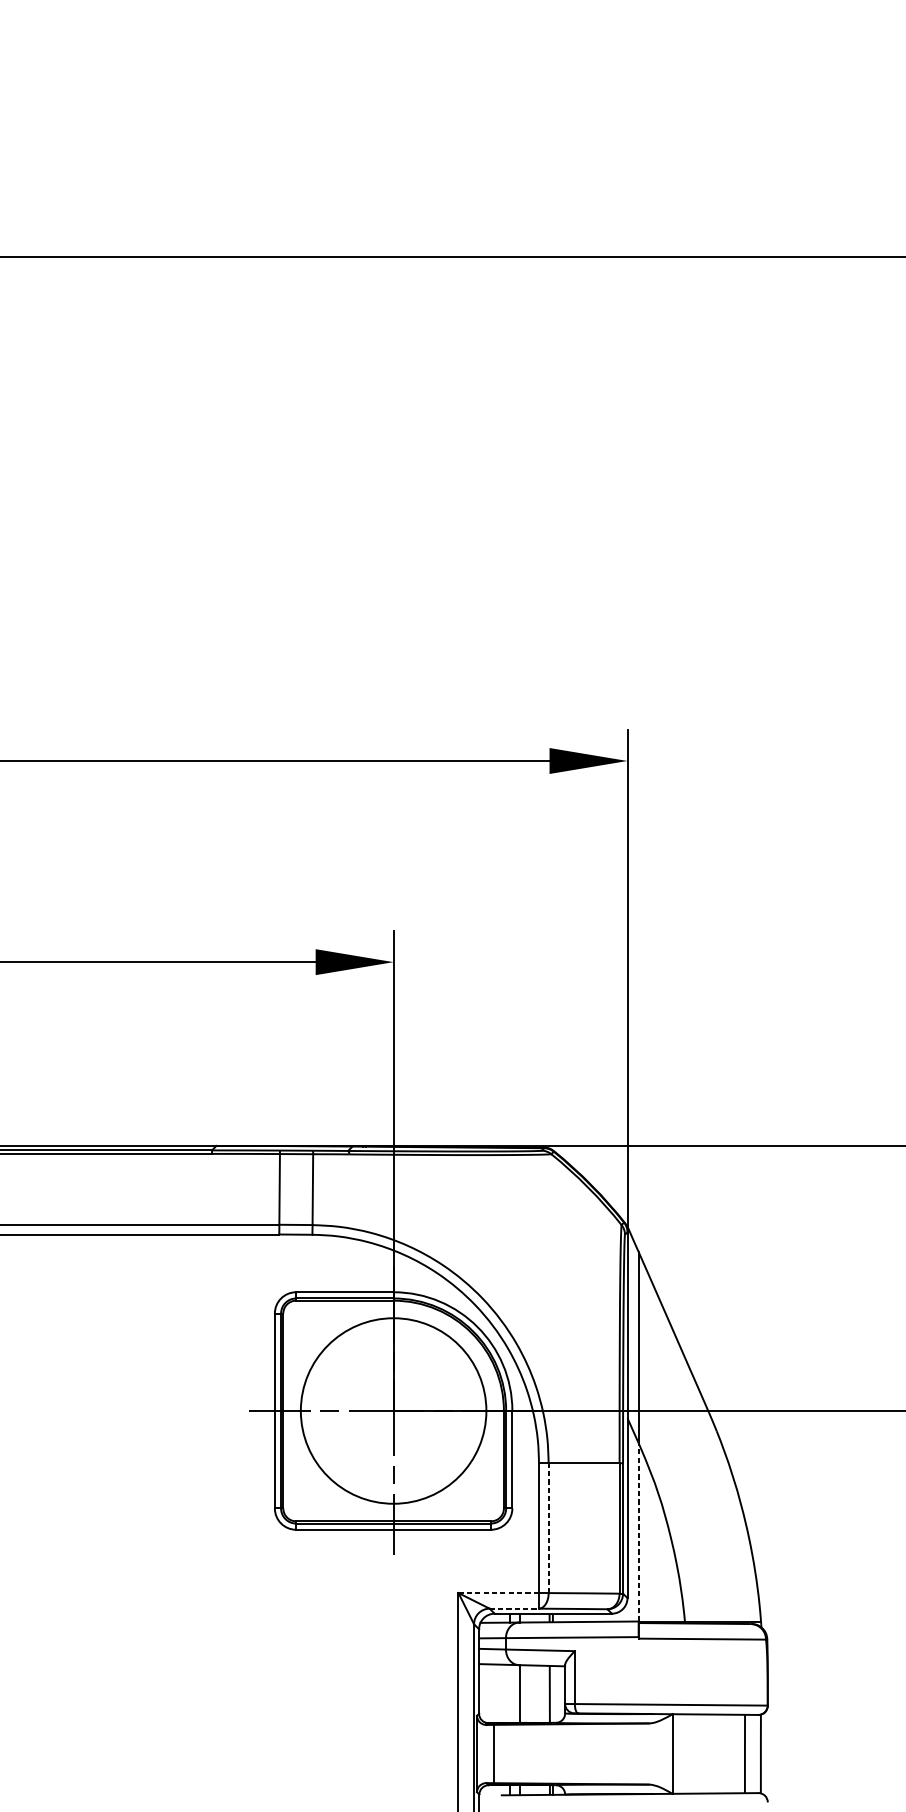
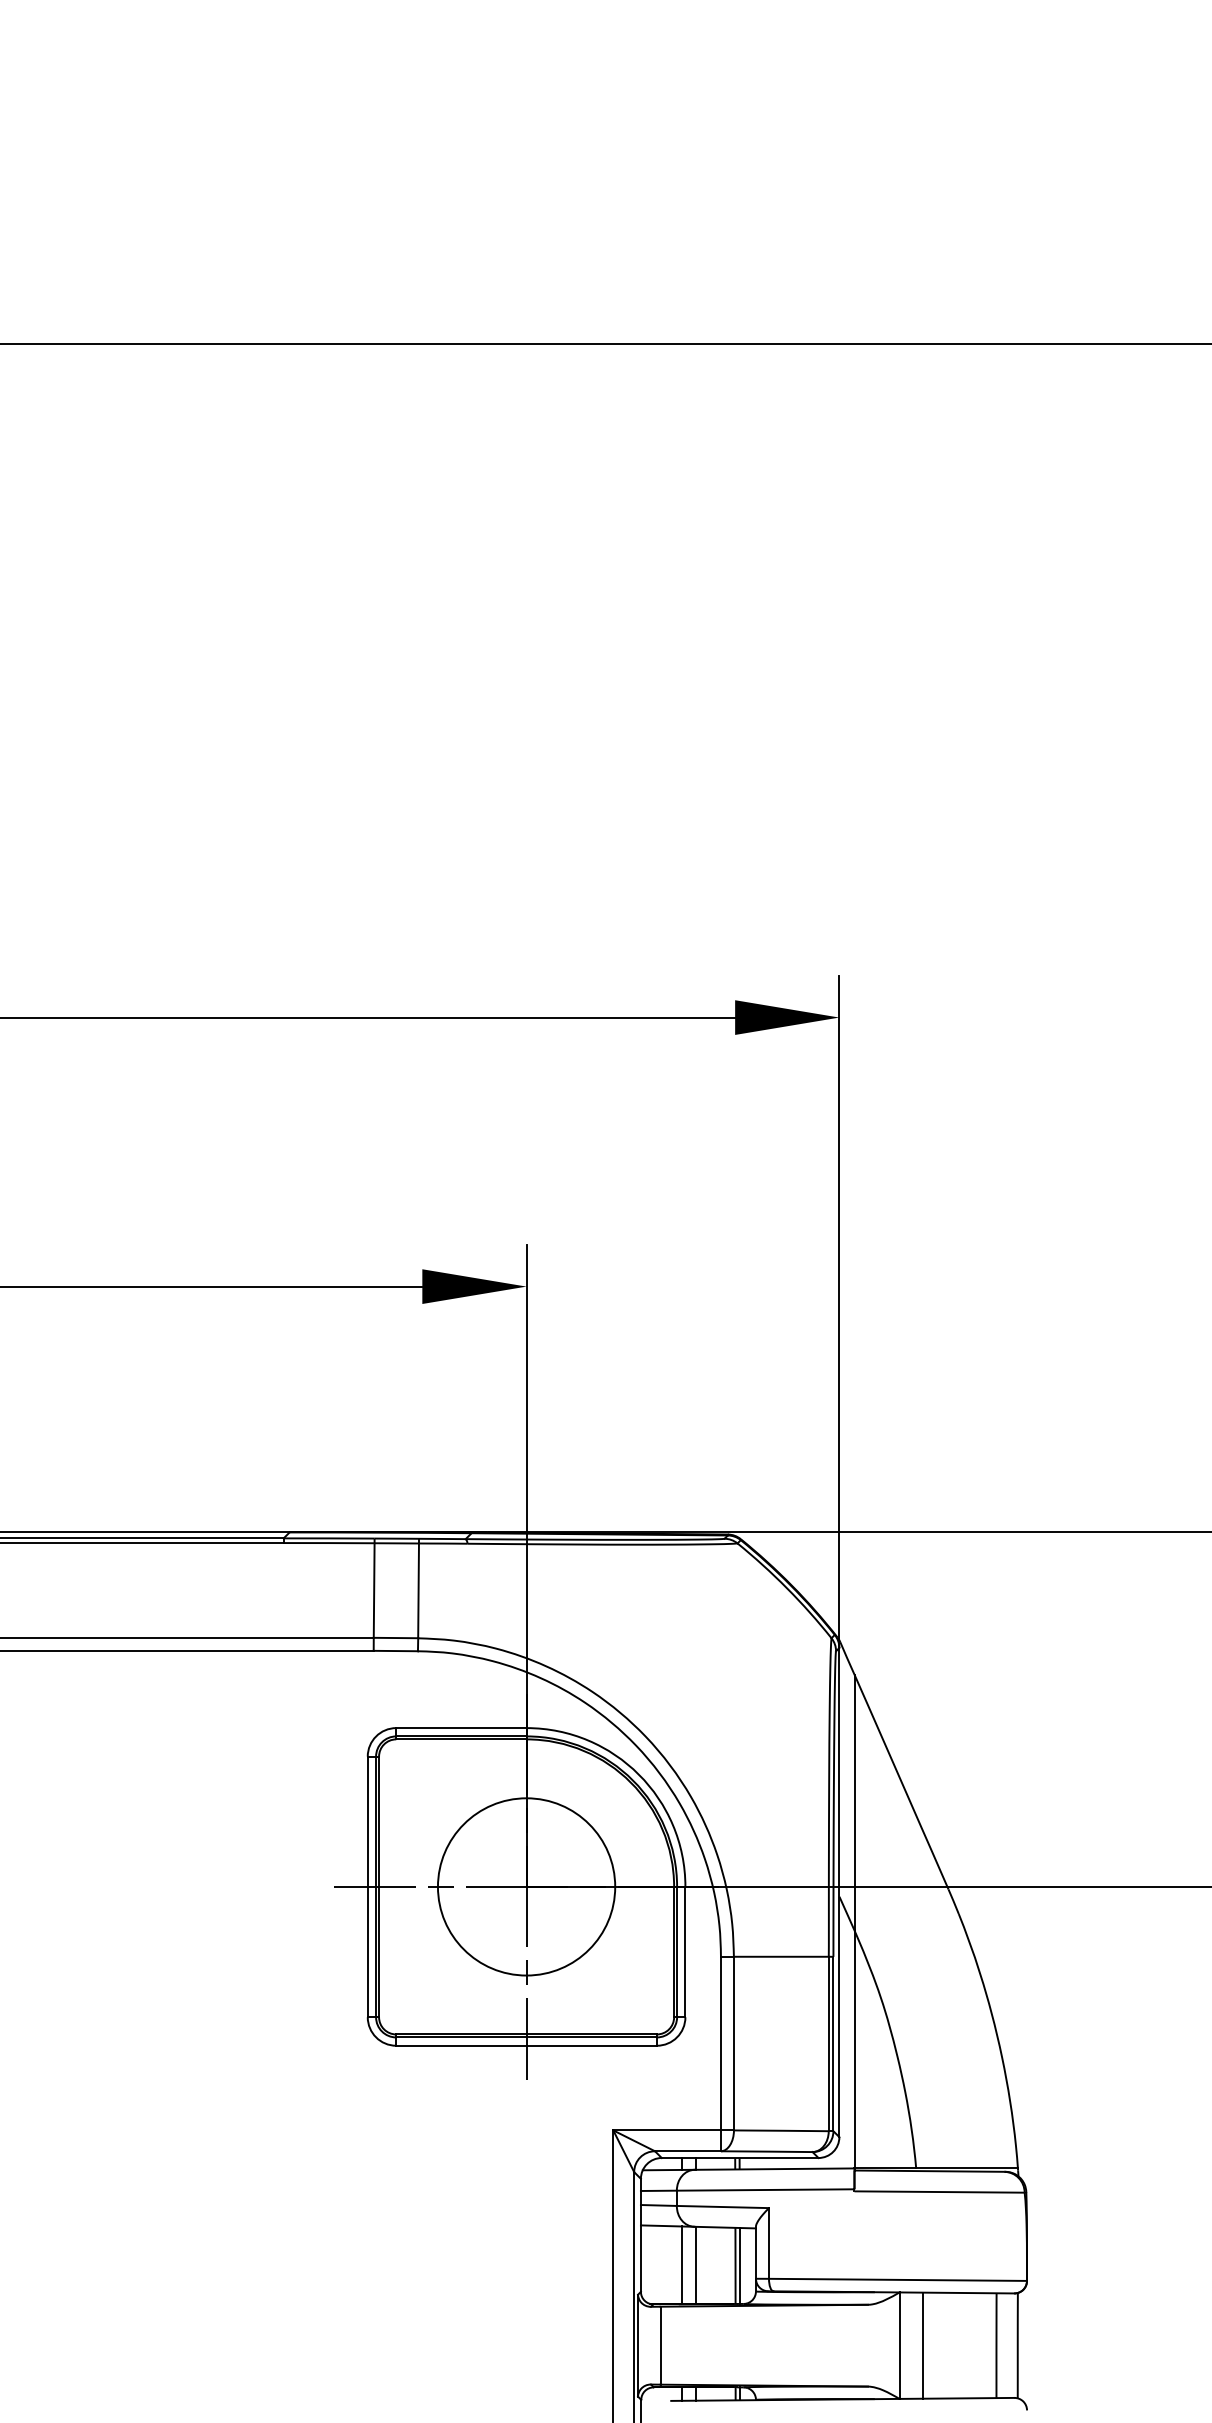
circle: (393, 1410) -> (526, 1886), size x0.71
line: (548, 1528) -> (733, 2043), dashed -> solid
line: (638, 1532) -> (854, 2049), dashed -> solid
line: (498, 1593) -> (667, 2130), dashed -> solid
line: (514, 1608) -> (688, 2151), dashed -> solid
line: (510, 1693) -> (682, 2264), added
line: (552, 1694) -> (739, 2265), added
line: (689, 1753) -> (922, 2345), added

